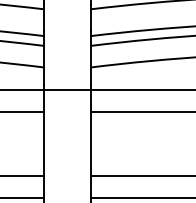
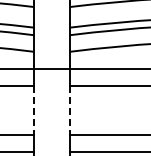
line: (44, 143) -> (34, 110), solid -> dashed
line: (90, 143) -> (69, 110), solid -> dashed

